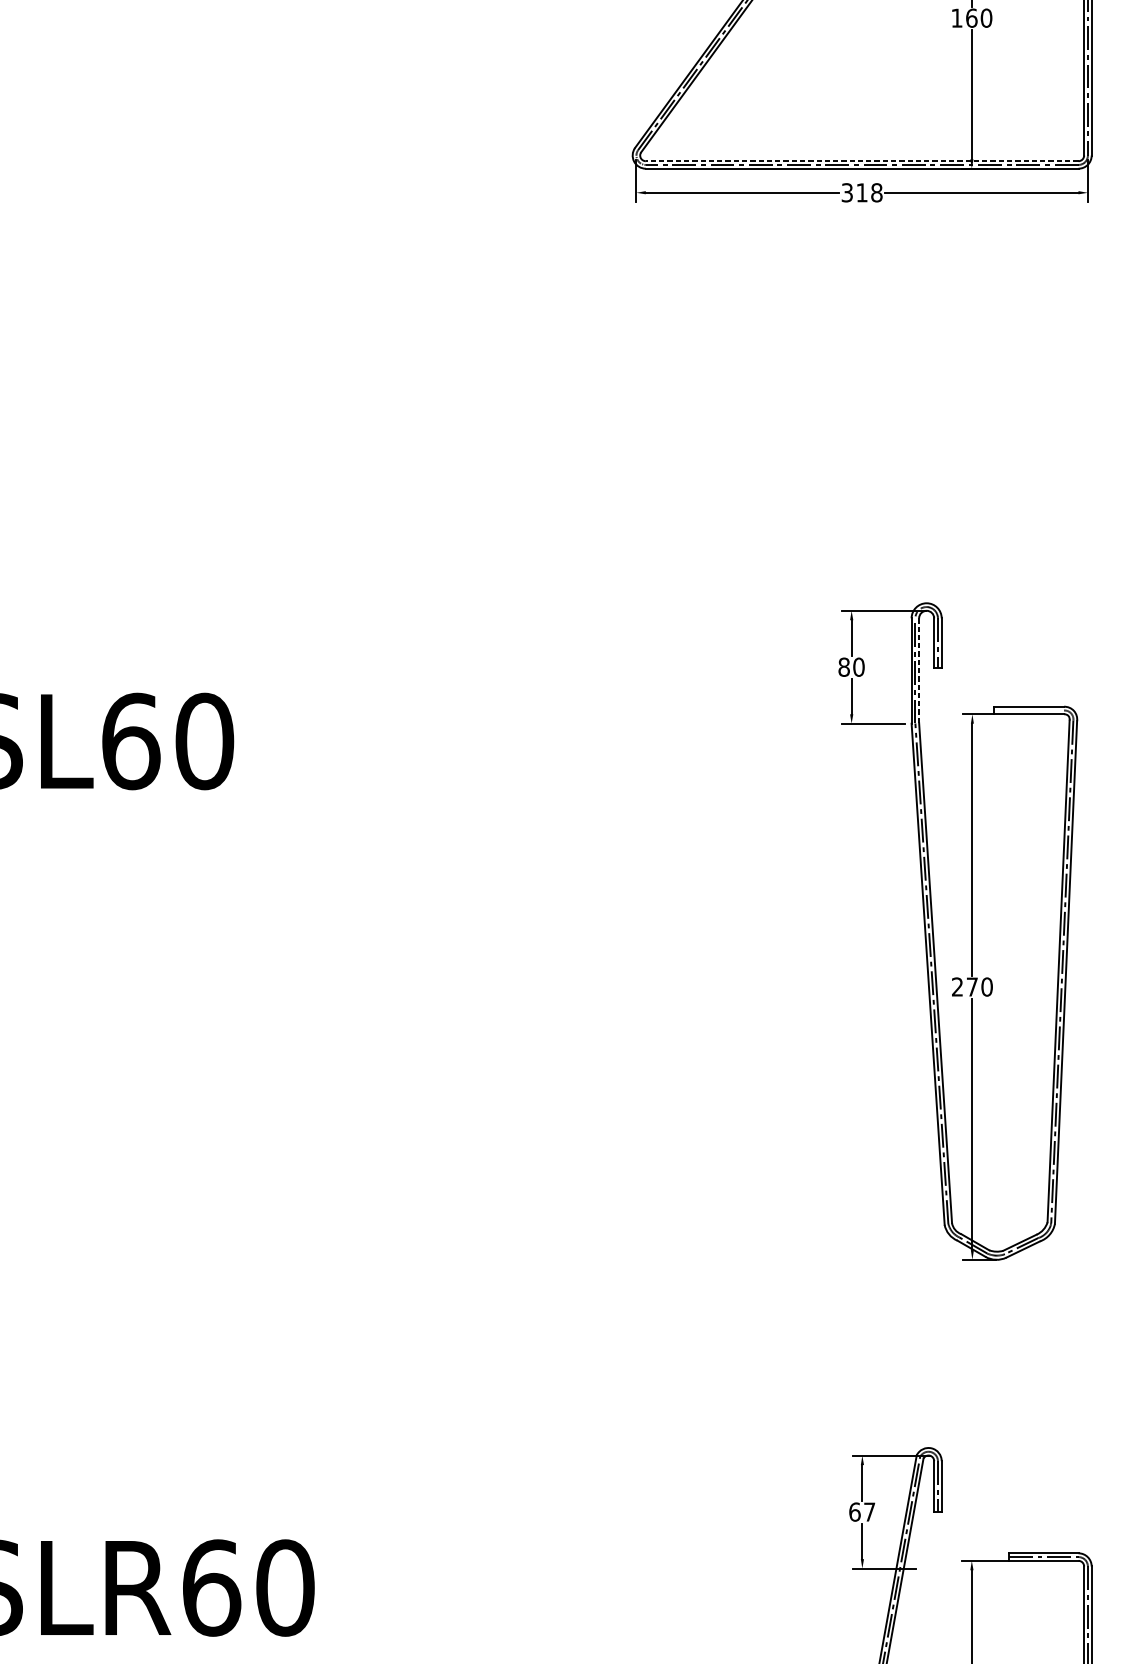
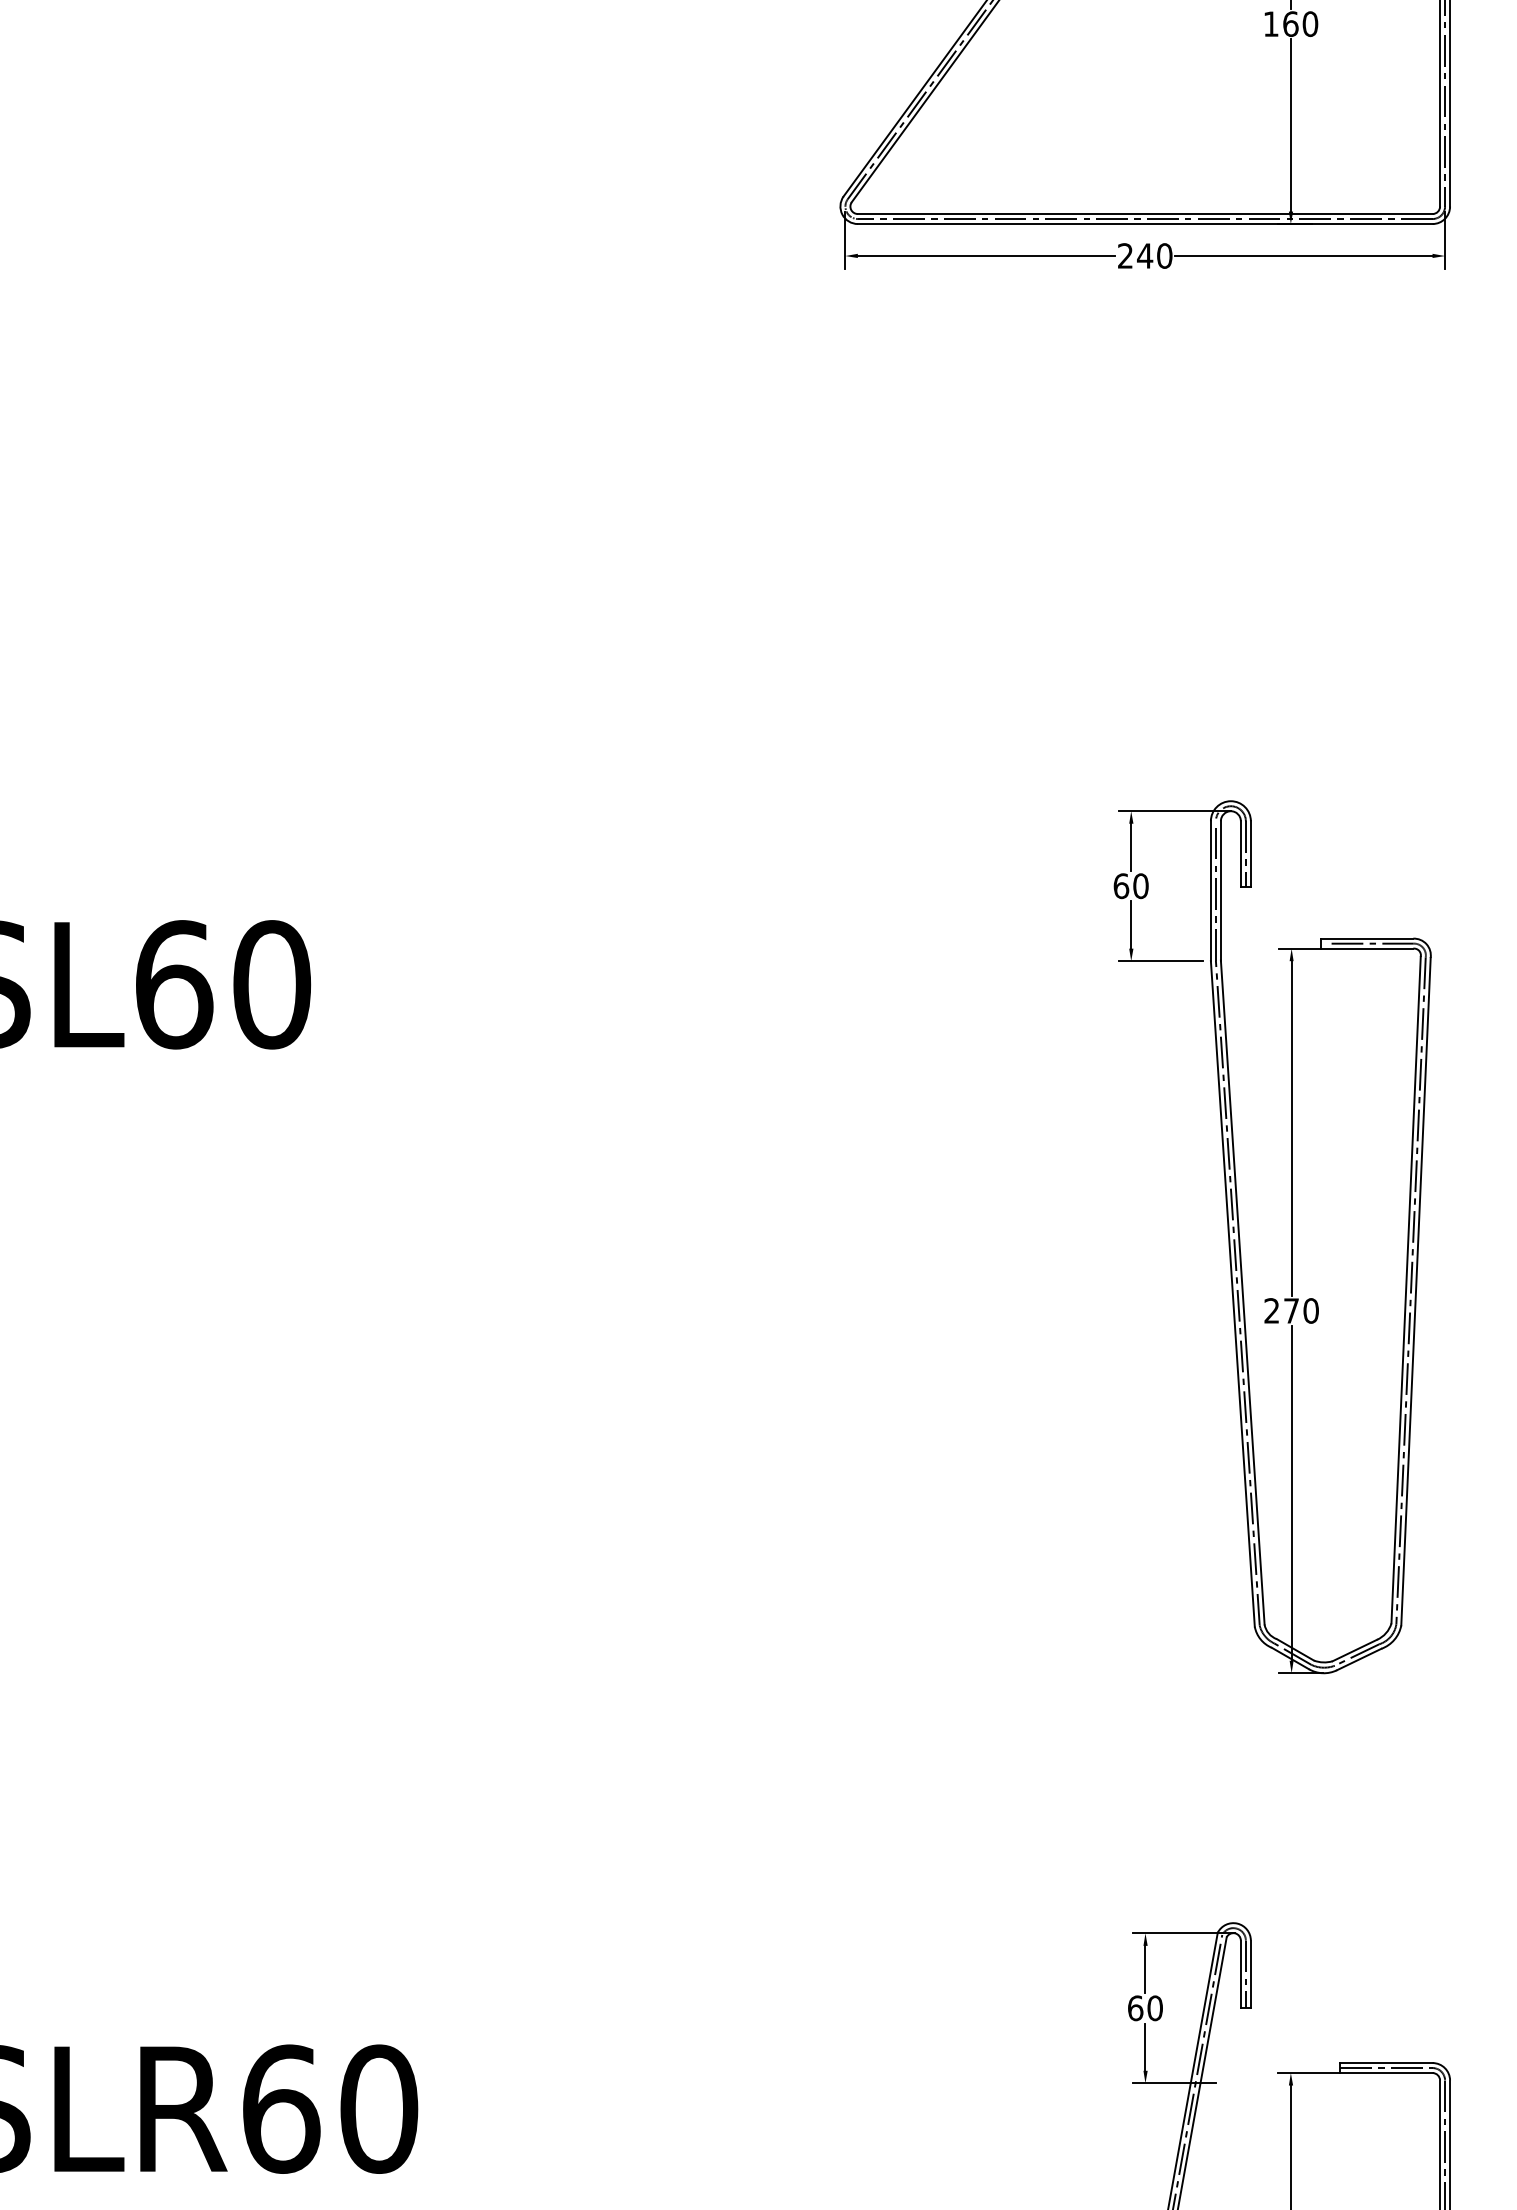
line: (861, 161) -> (1144, 214), dashed -> solid
text: (862, 192) -> (1145, 255), 318 -> 240
text: (844, 666) -> (1121, 885), 80 -> 60
line: (918, 670) -> (1220, 890), dashed -> solid
line: (1033, 710) -> (1372, 943), added
text: (869, 1512) -> (1154, 2008), 67 -> 60

